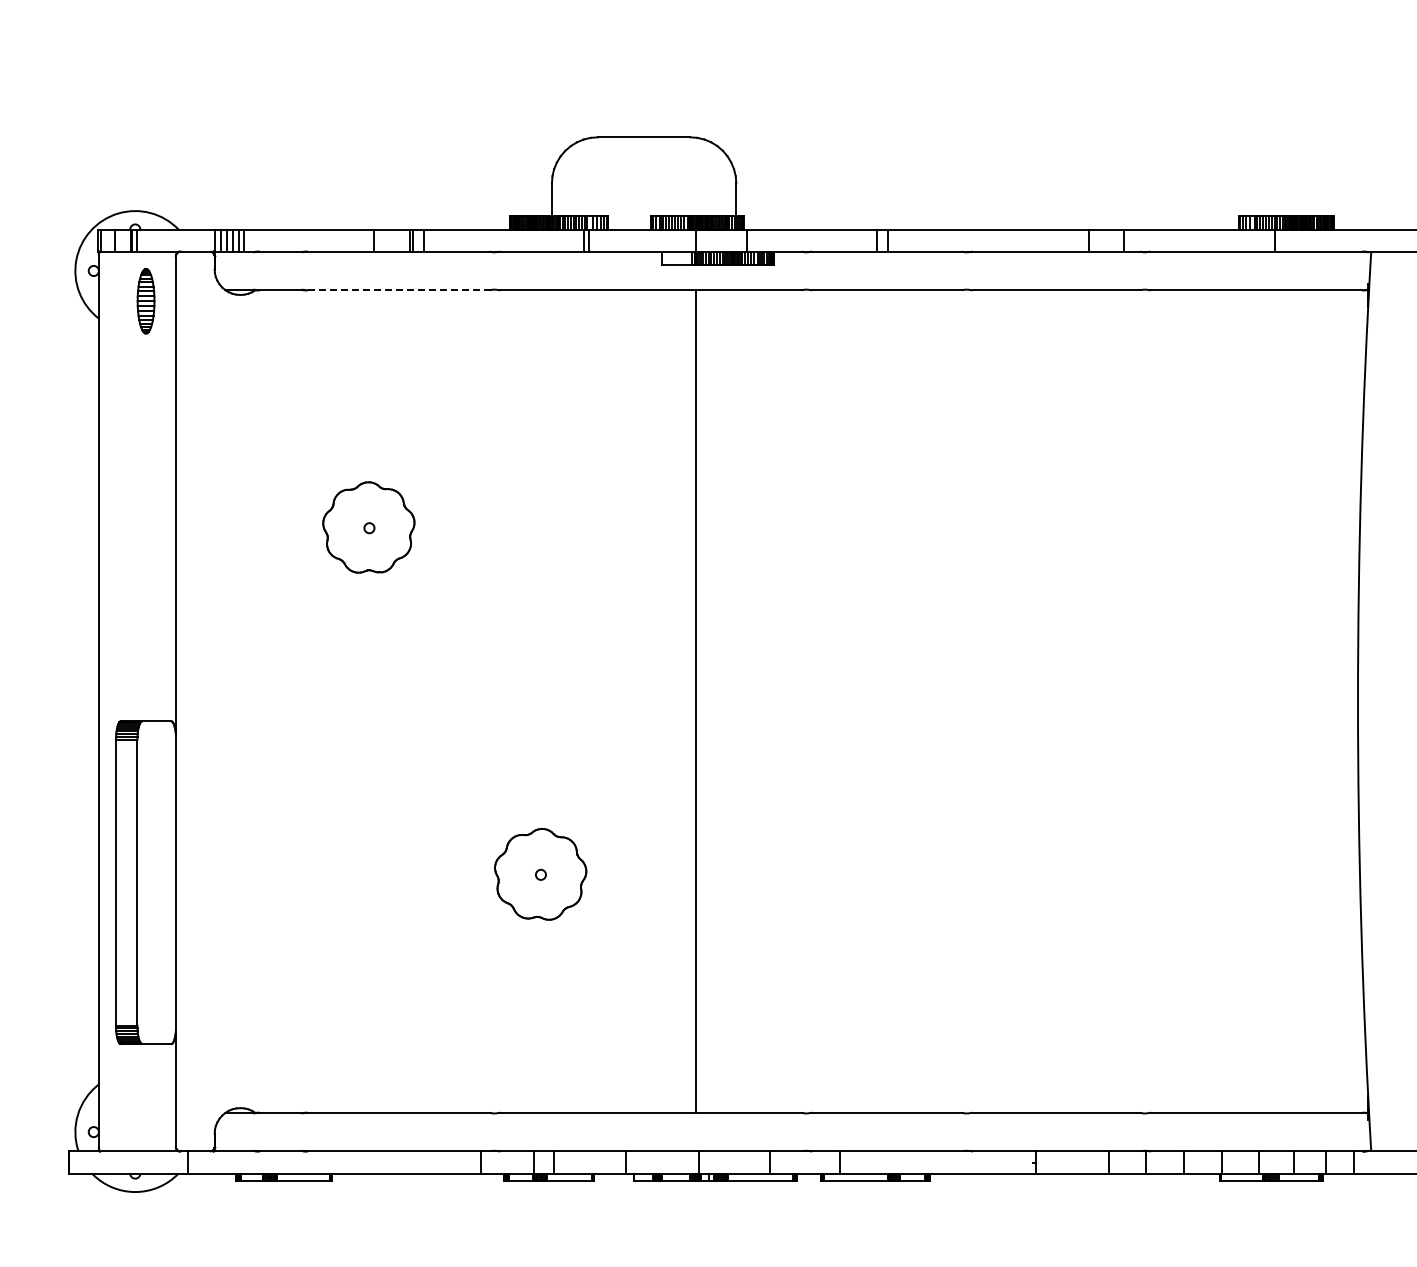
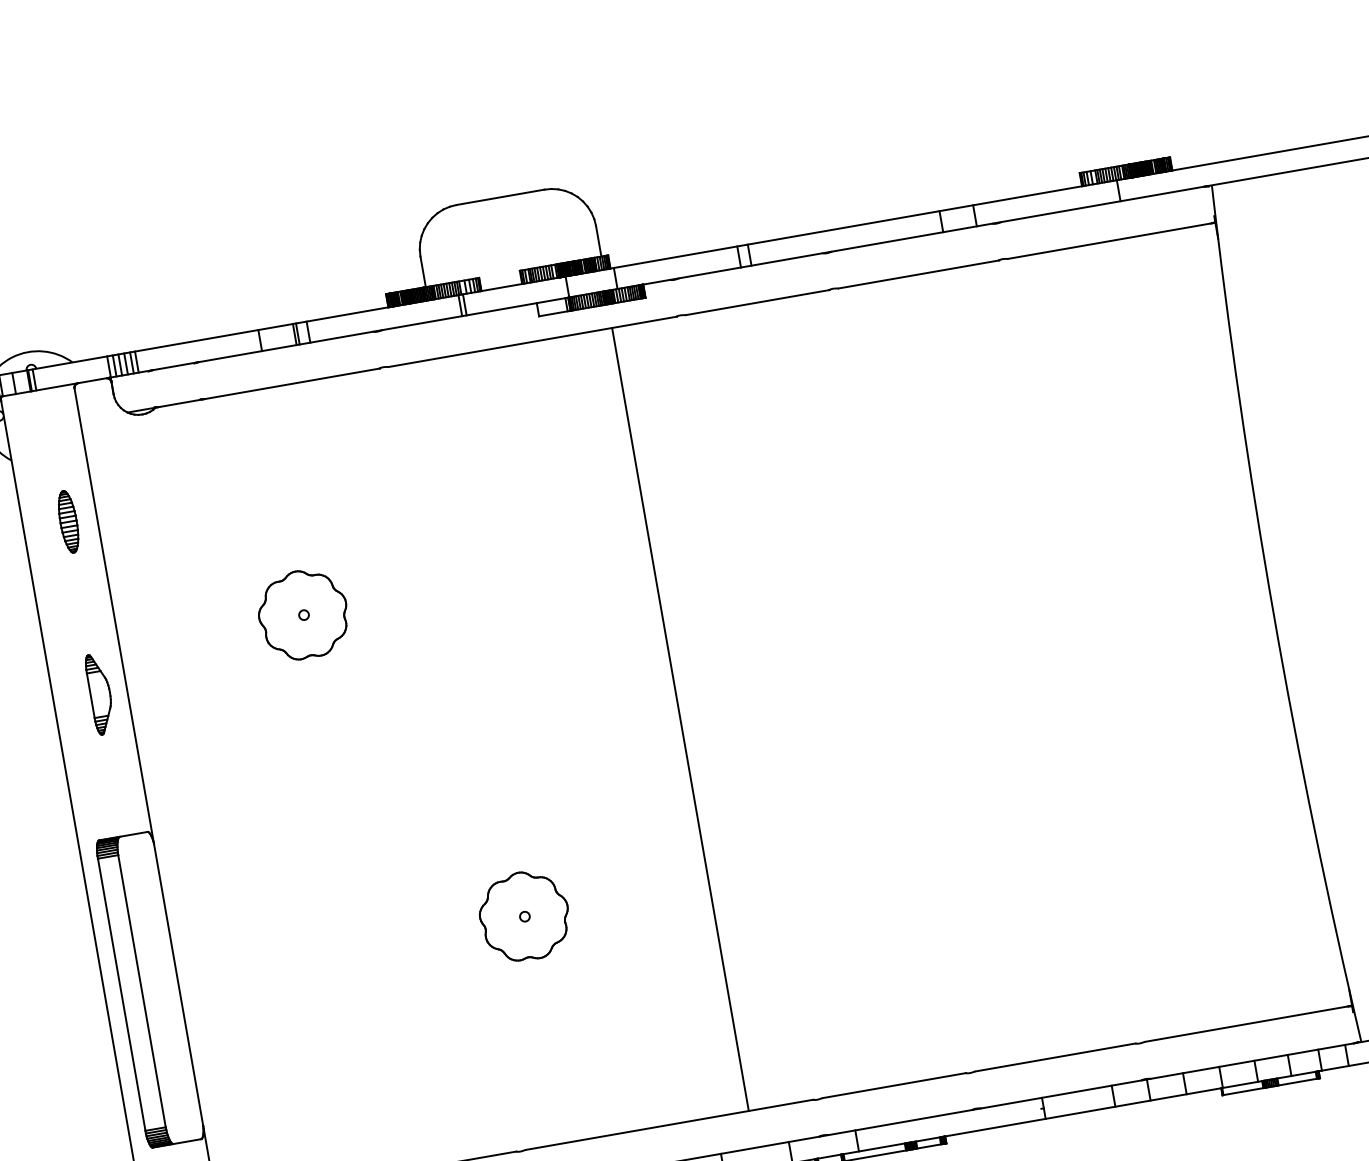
line: (399, 290) -> (293, 383), dashed -> solid
part: (145, 301) -> (68, 522), moved
part: (147, 572) -> (100, 694), added
line: (695, 701) -> (680, 719), moved

